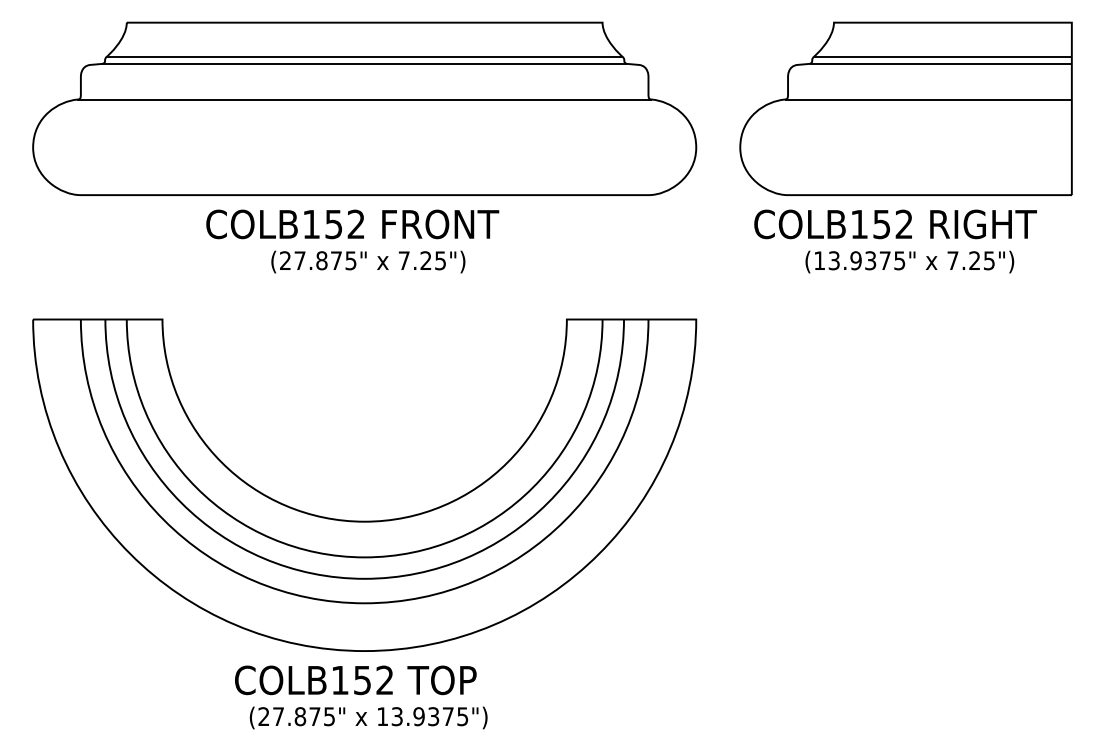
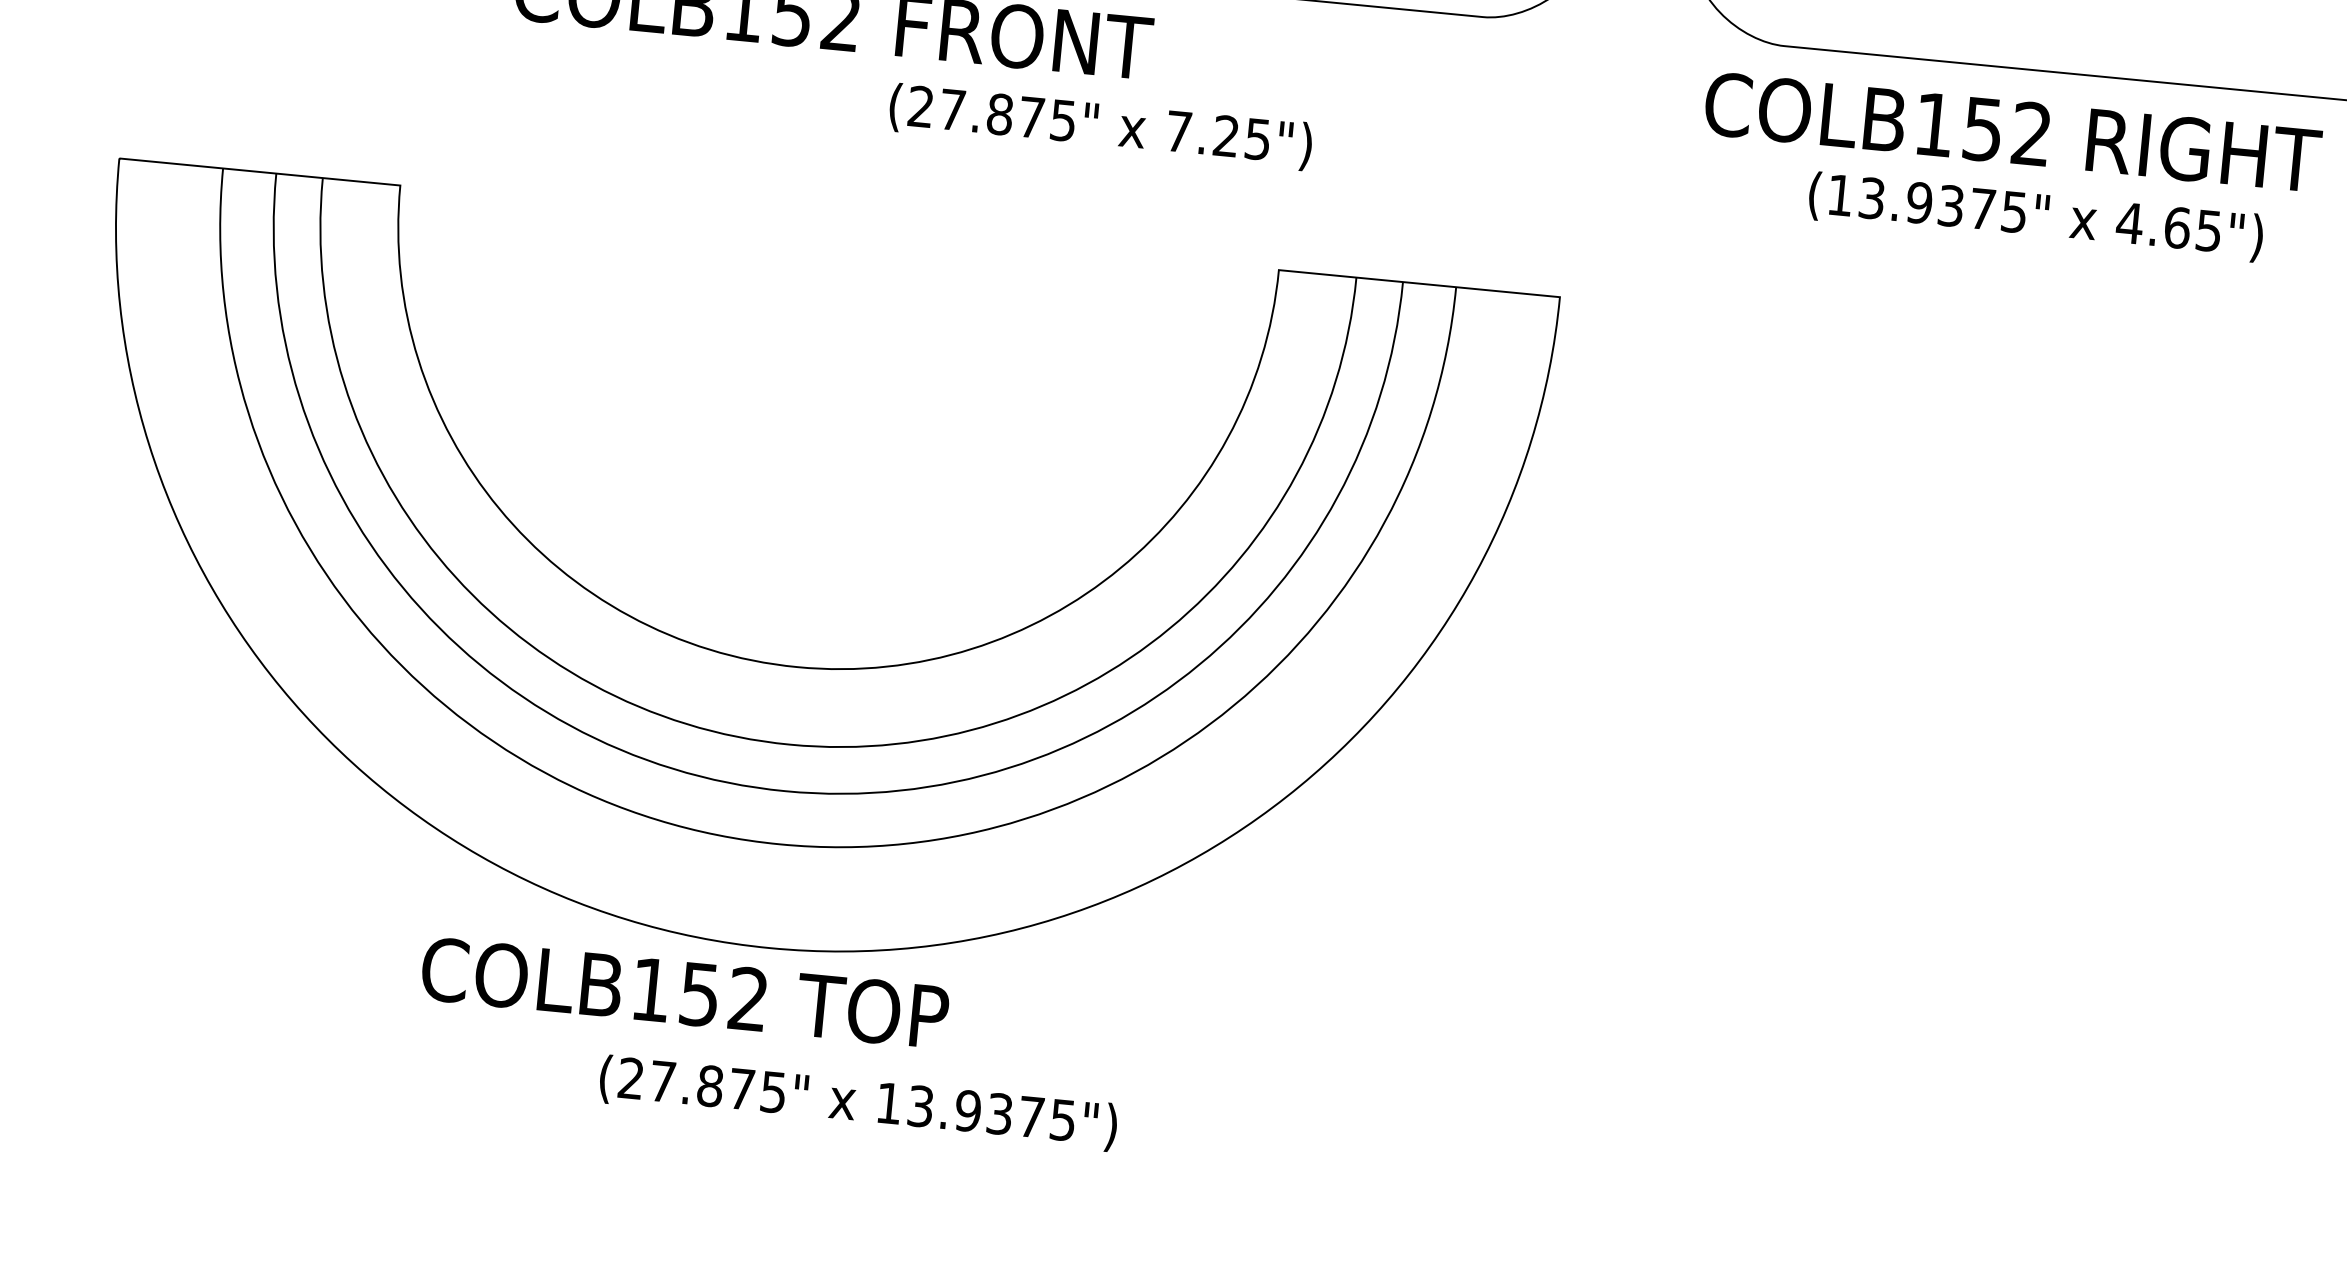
text: (963, 260) -> (2152, 224), 7.25") -> 4.65")
text: (368, 261) -> (1101, 125), moved
text: (355, 680) -> (684, 993), moved
text: (368, 717) -> (858, 1102), moved

